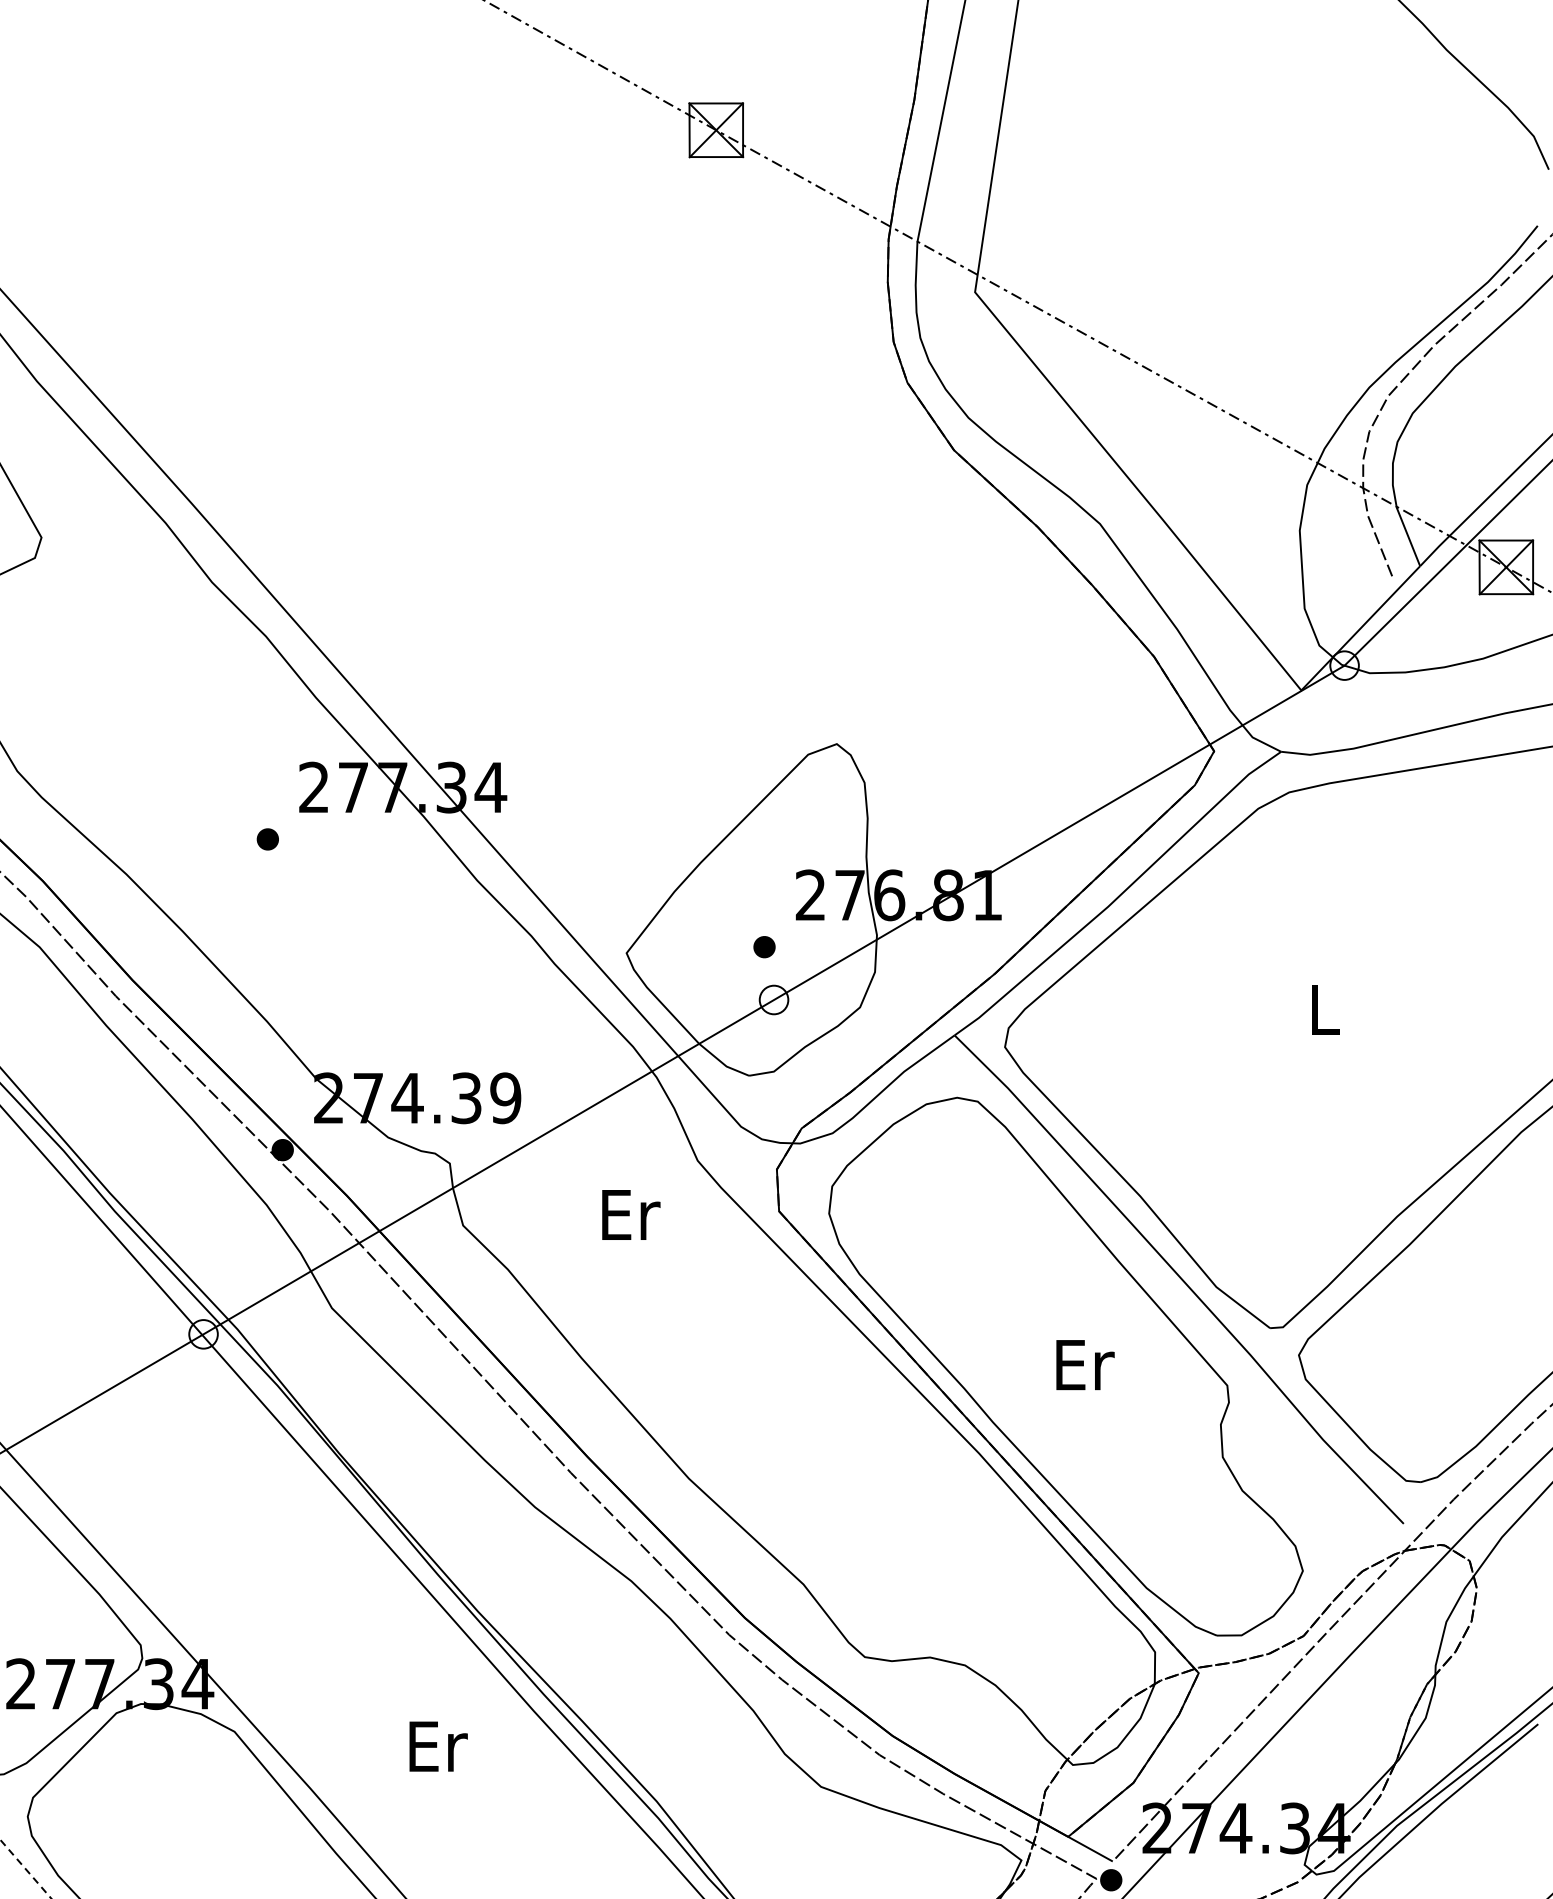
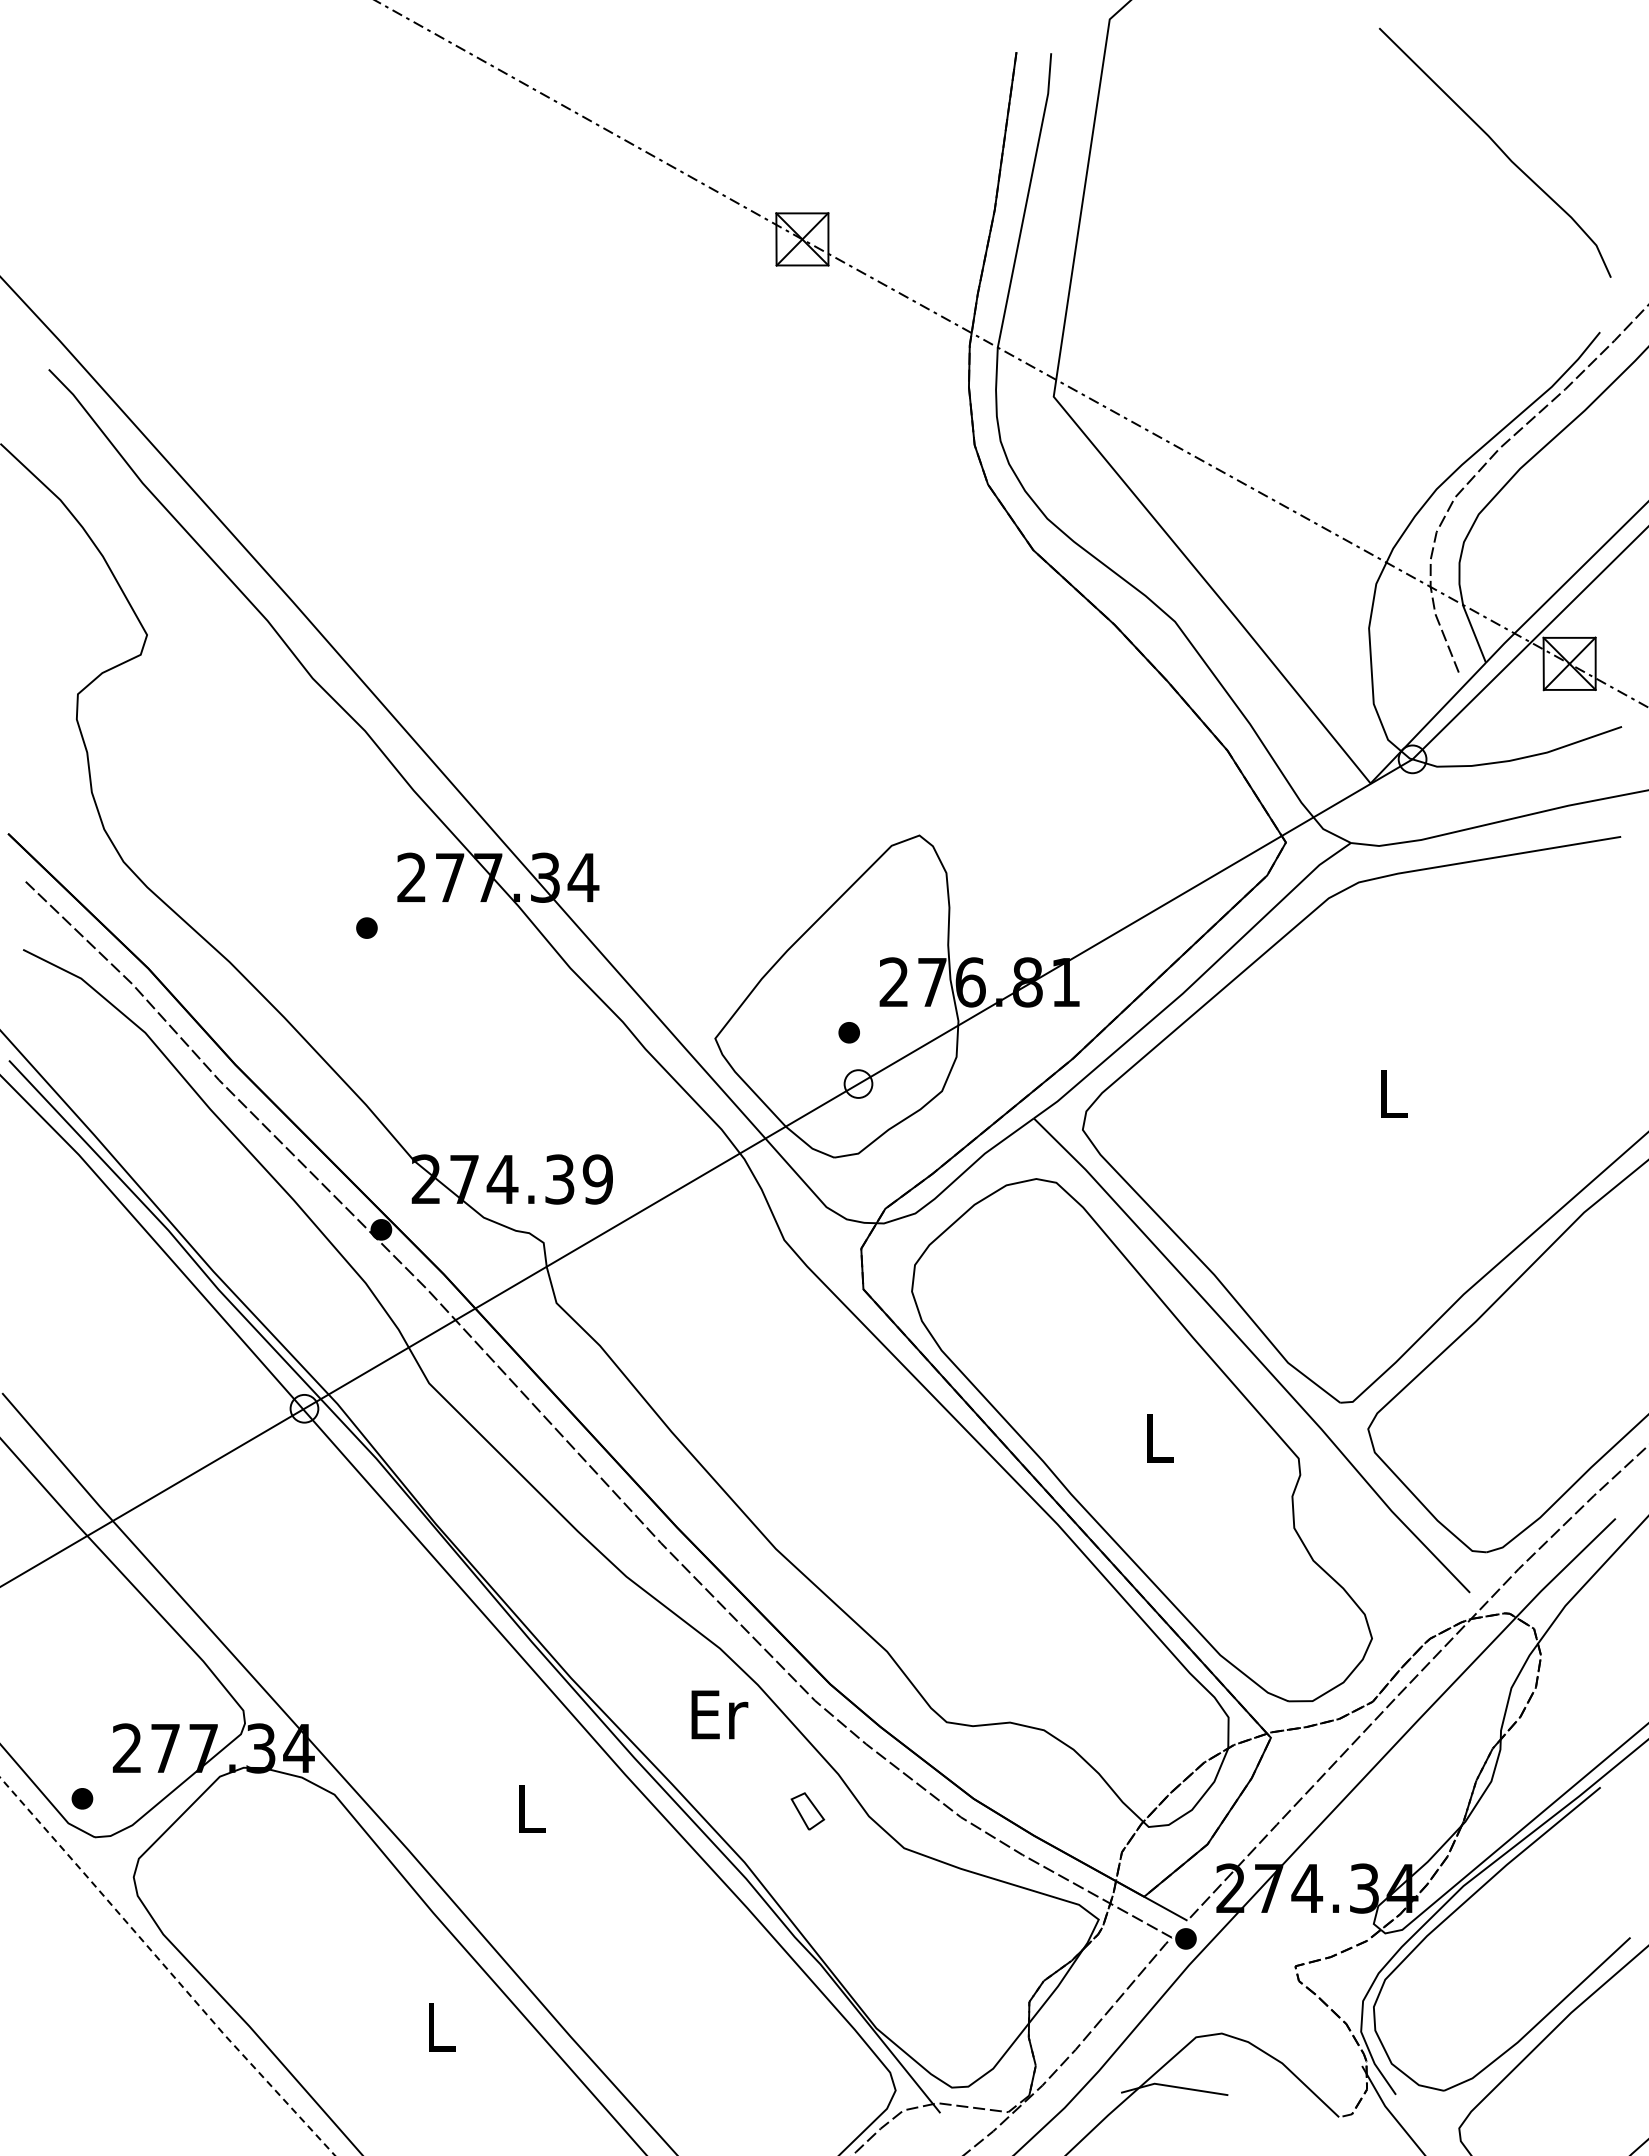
text: (630, 1214) -> (719, 1714), moved
text: (1085, 1364) -> (1160, 1438), Er -> L
text: (438, 1745) -> (532, 1808), Er -> L
part: (721, 1749) -> (807, 1811), added

